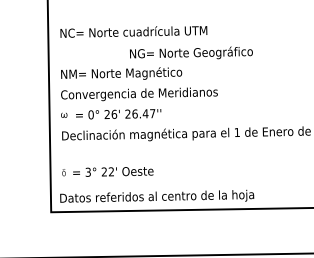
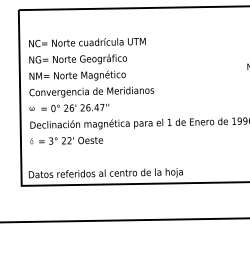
text: (190, 53) -> (77, 59), moved
text: (107, 171) -> (66, 140), moved

